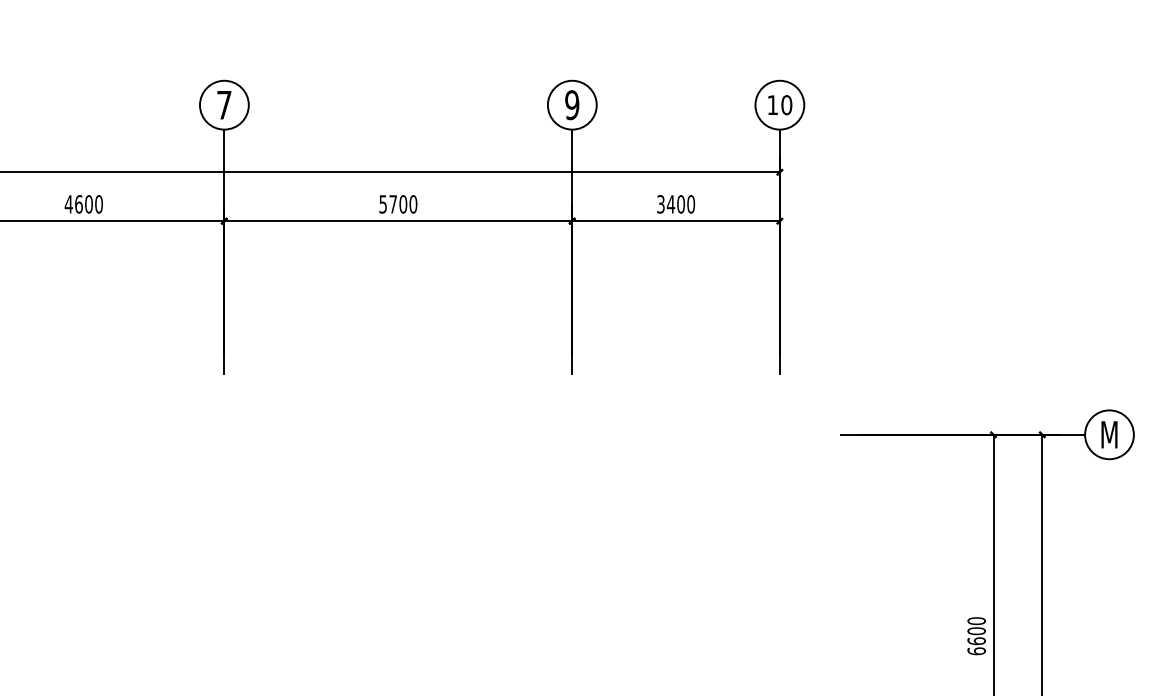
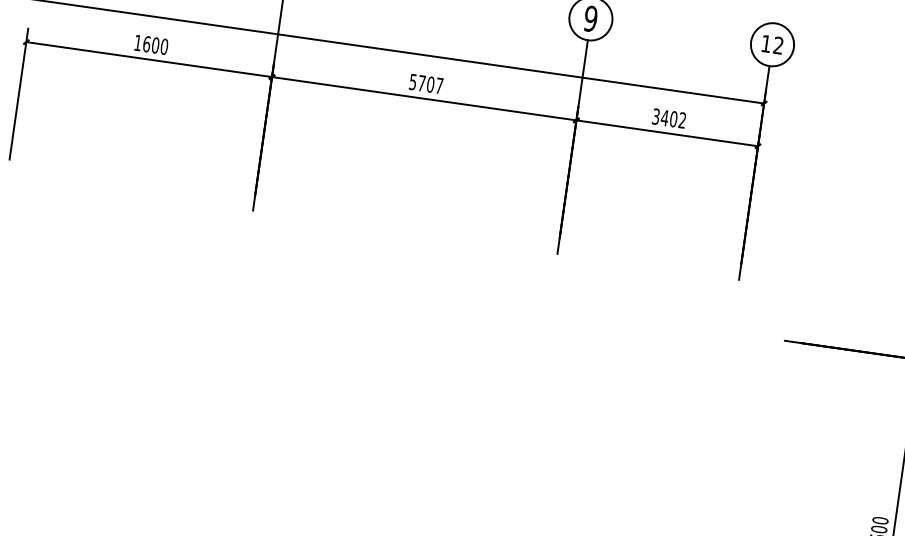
text: (786, 105) -> (778, 45), 10 -> 12
text: (68, 204) -> (137, 43), 4600 -> 1600
text: (413, 204) -> (439, 86), 5700 -> 5707
text: (691, 204) -> (682, 120), 3400 -> 3402

